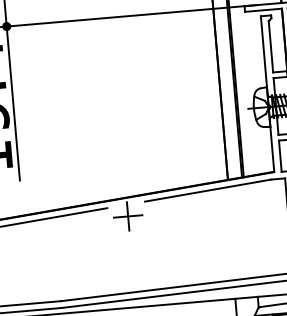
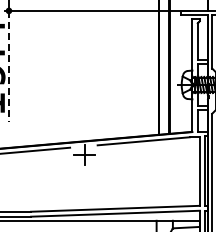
line: (12, 103) -> (8, 66), solid -> dashed

